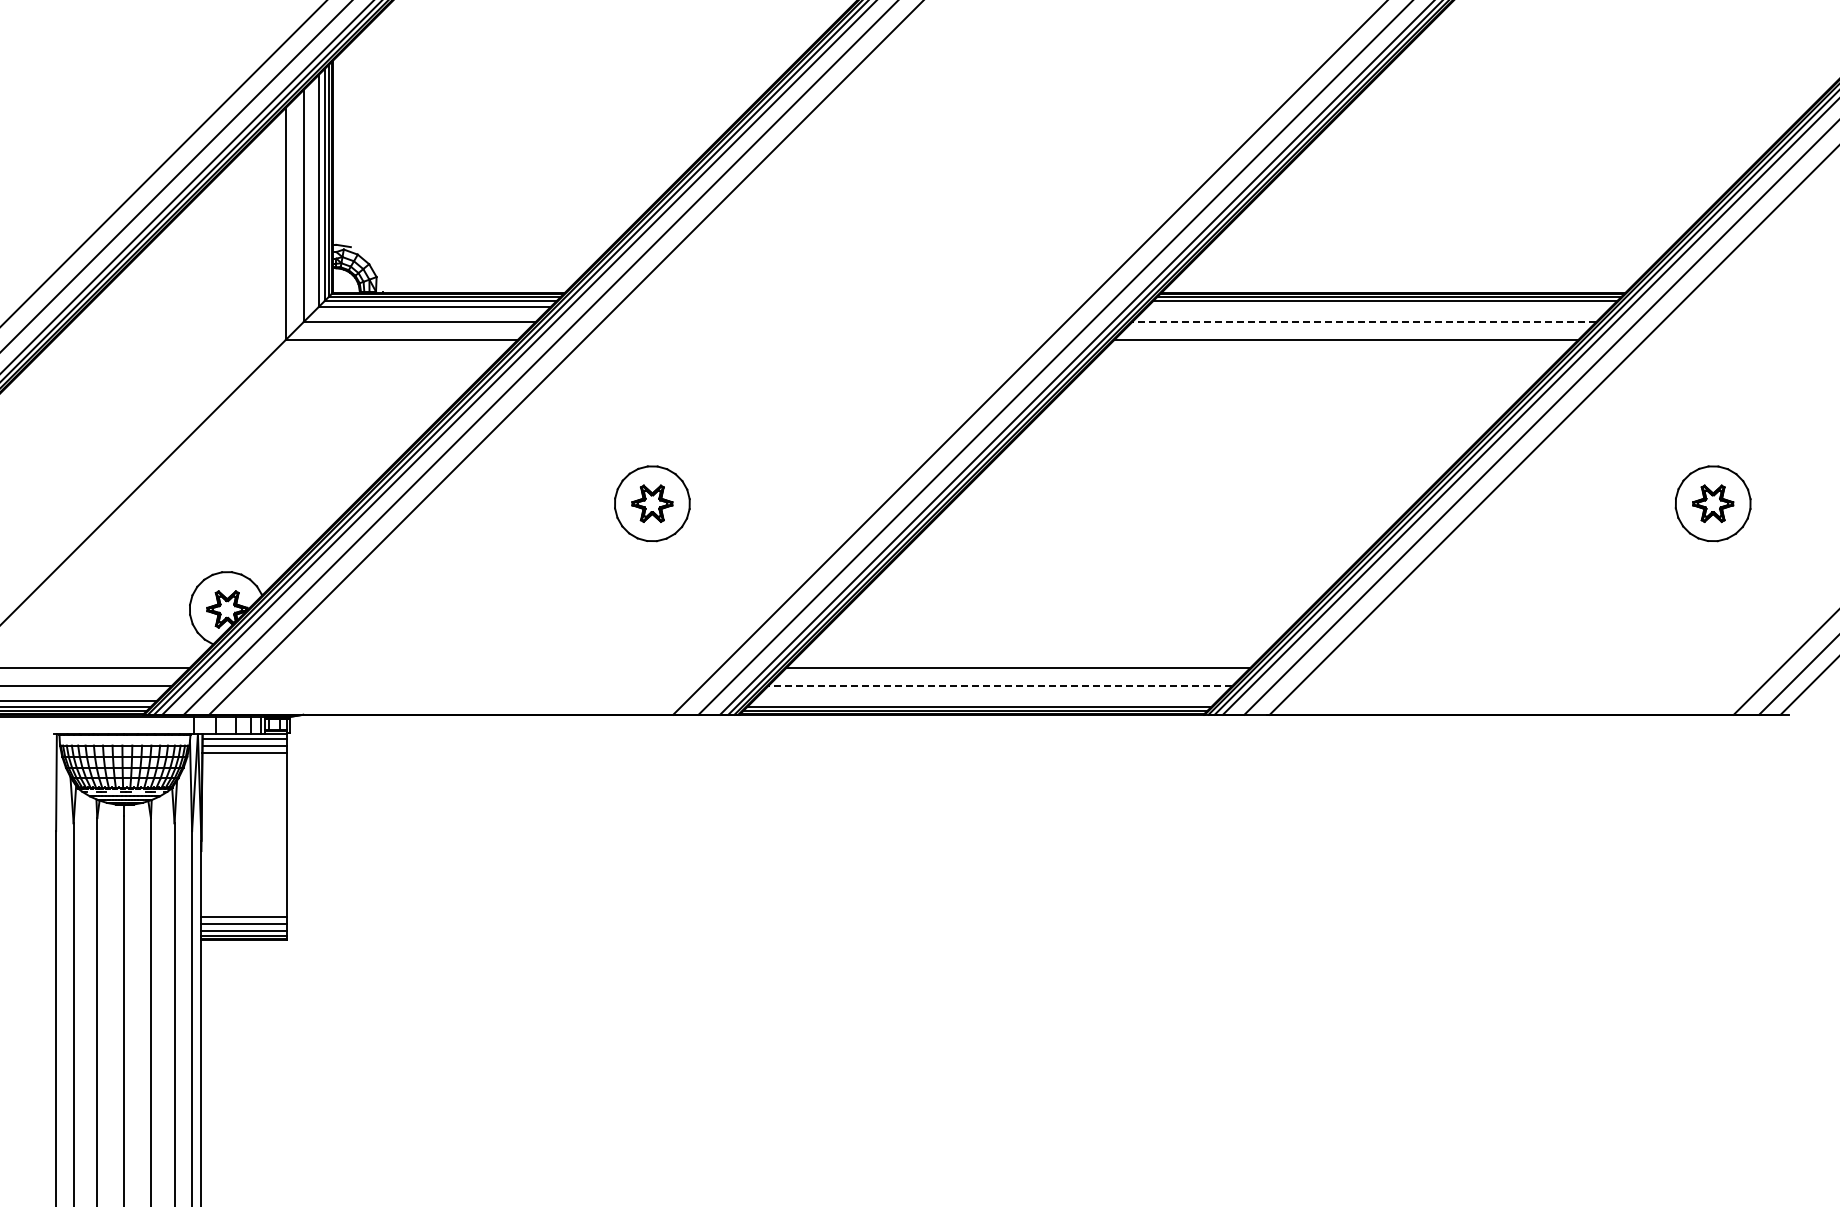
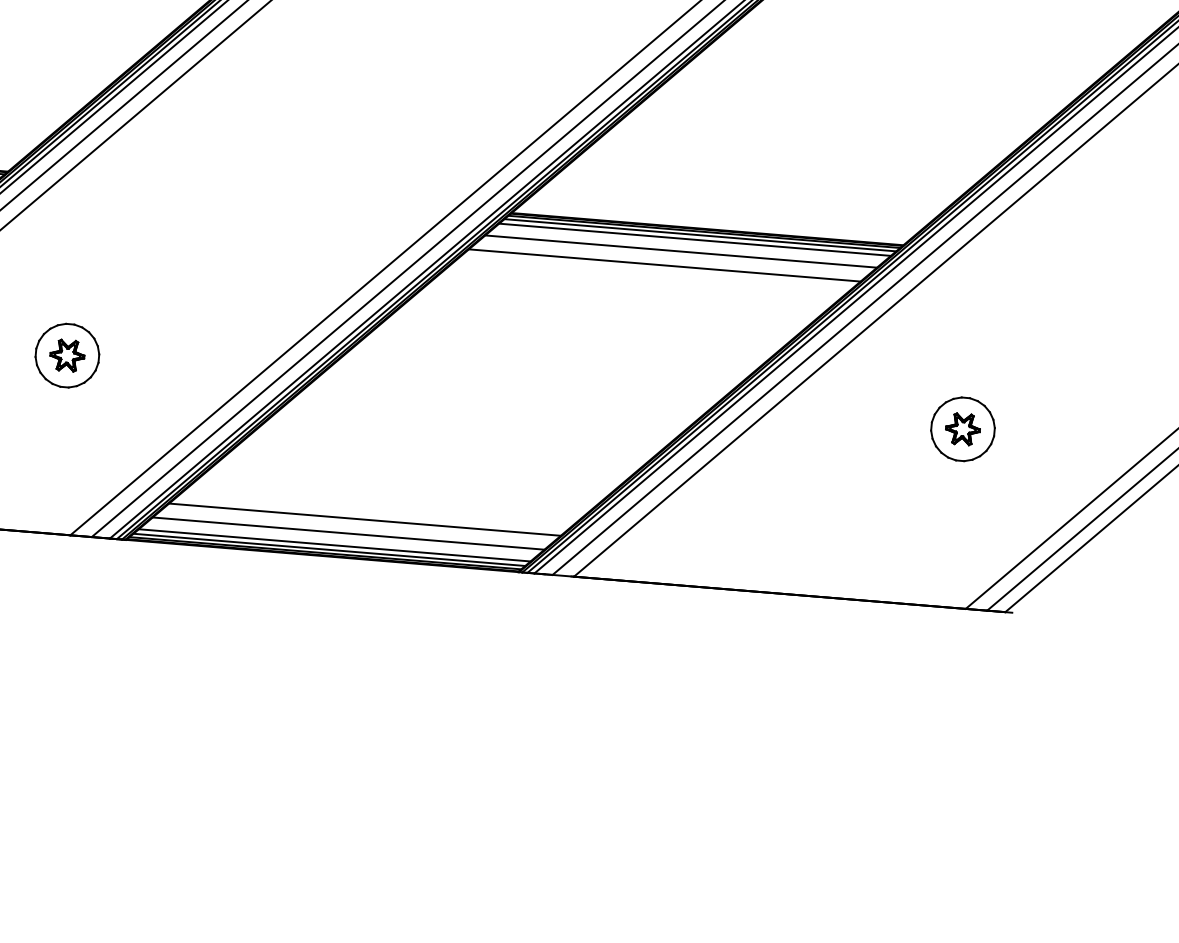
line: (1379, 306) -> (694, 239), added
line: (1364, 321) -> (681, 251), dashed -> solid
line: (1000, 685) -> (348, 533), dashed -> solid
line: (985, 701) -> (334, 545), added

